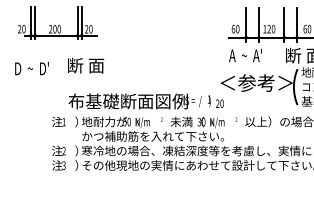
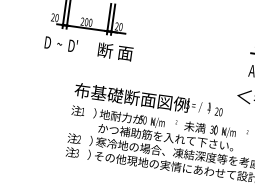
text: (86, 65) -> (116, 51), moved
text: (31, 68) -> (60, 44), moved
text: (145, 101) -> (148, 99), moved

